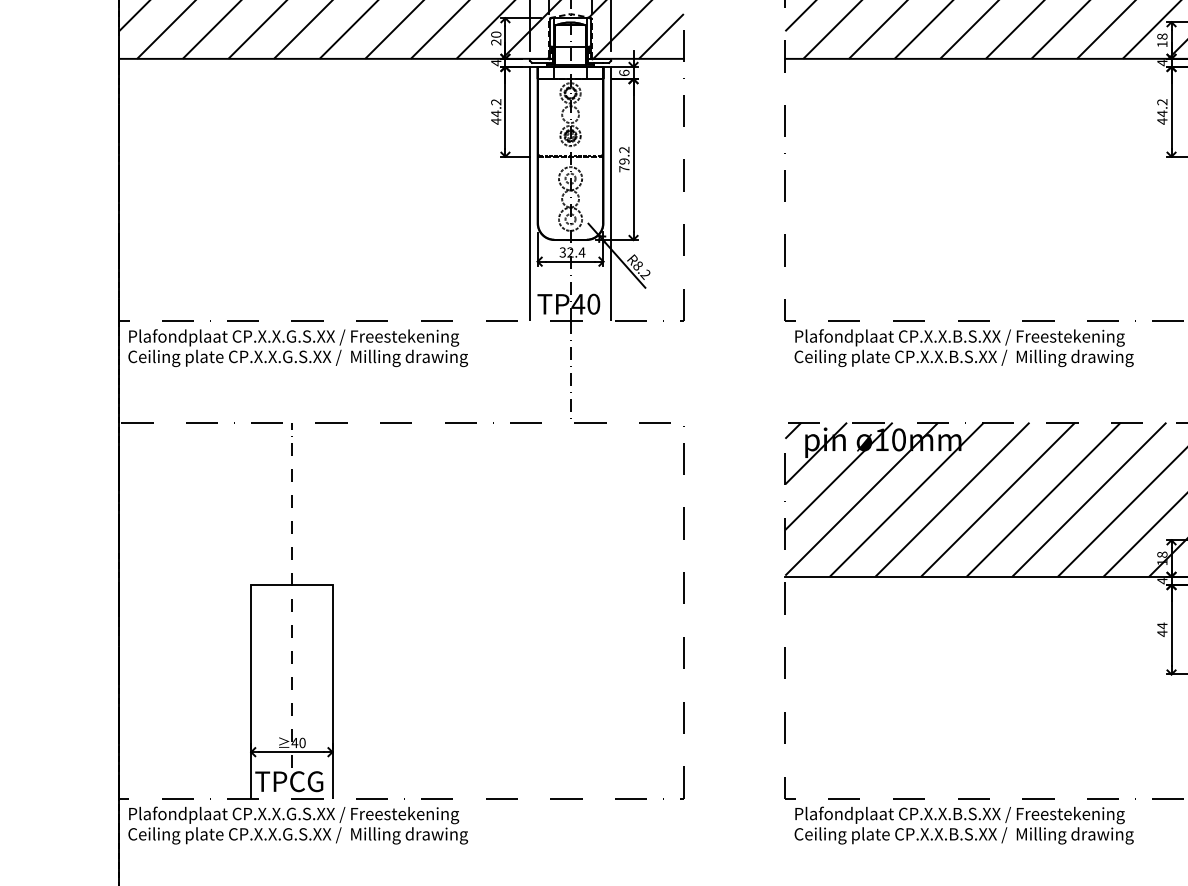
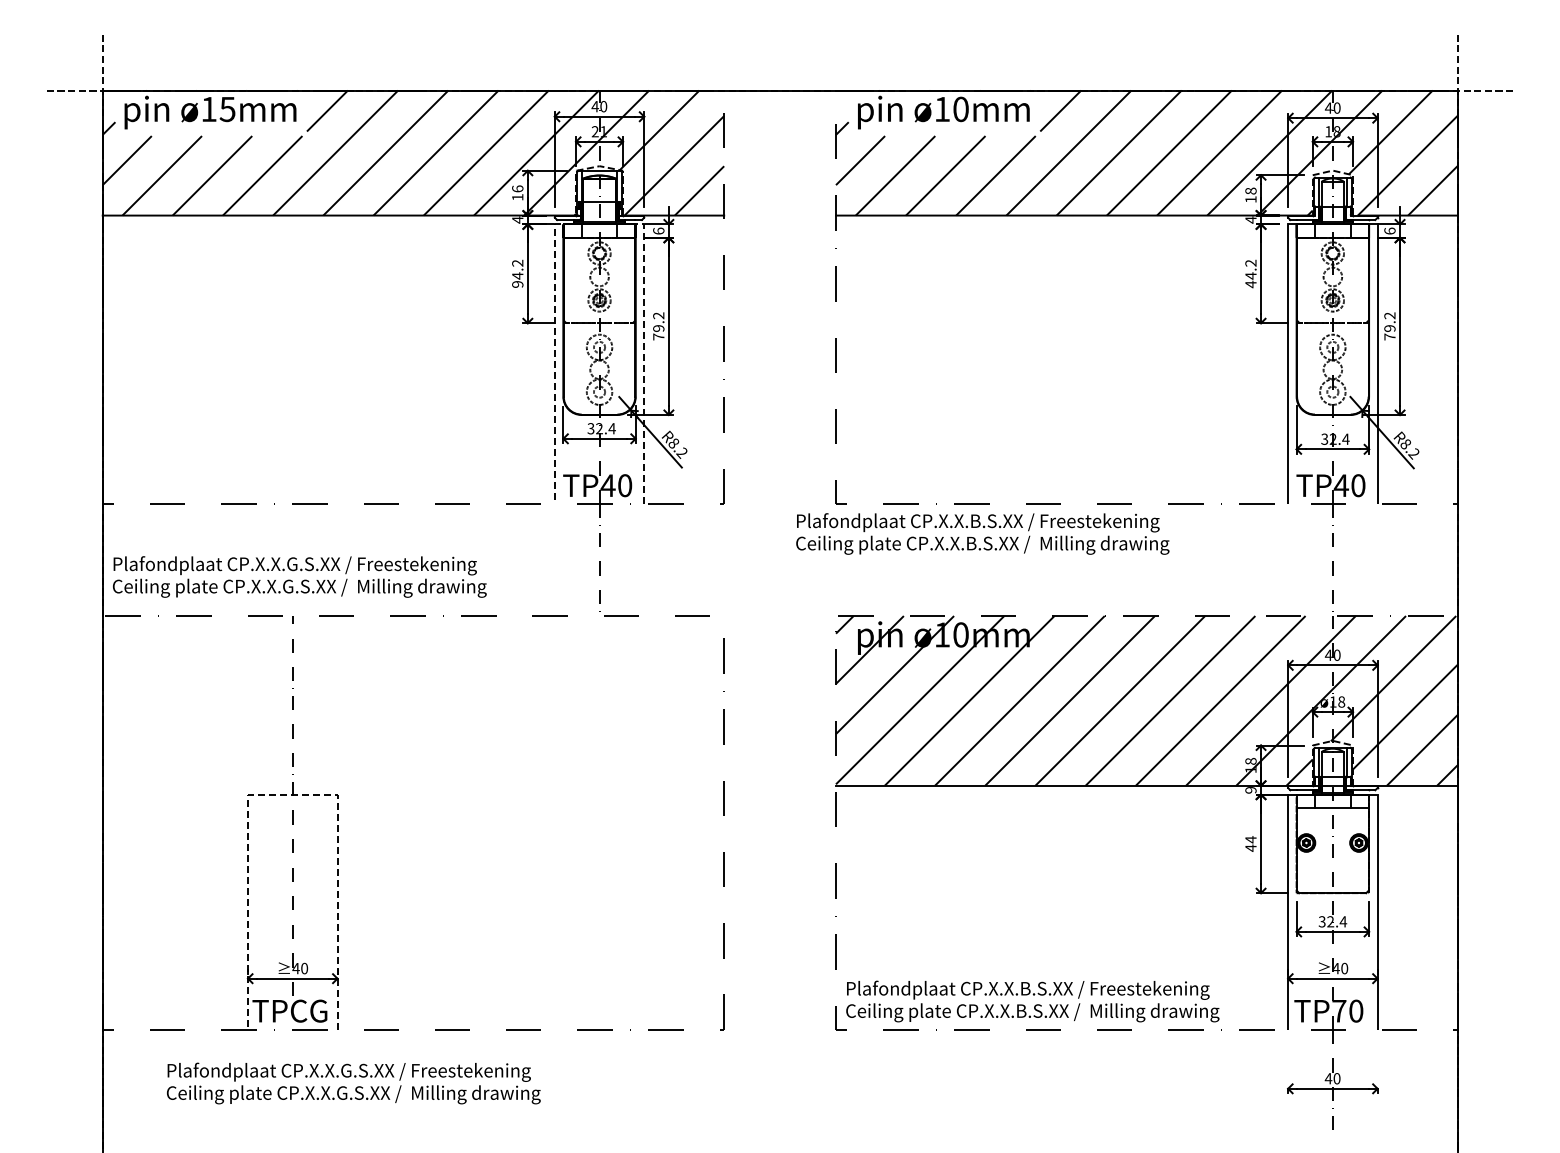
text: (496, 37) -> (517, 192), 20 -> 16
line: (570, 66) -> (599, 224), solid -> dashed
text: (496, 121) -> (517, 284), 44.2 -> 94.2
text: (297, 347) -> (299, 576), moved
text: (963, 347) -> (982, 533), moved
text: (1161, 581) -> (1250, 790), 4 -> 9
line: (291, 584) -> (292, 794), solid -> dashed
text: (297, 825) -> (353, 1083), moved
text: (963, 825) -> (1032, 1001), moved

